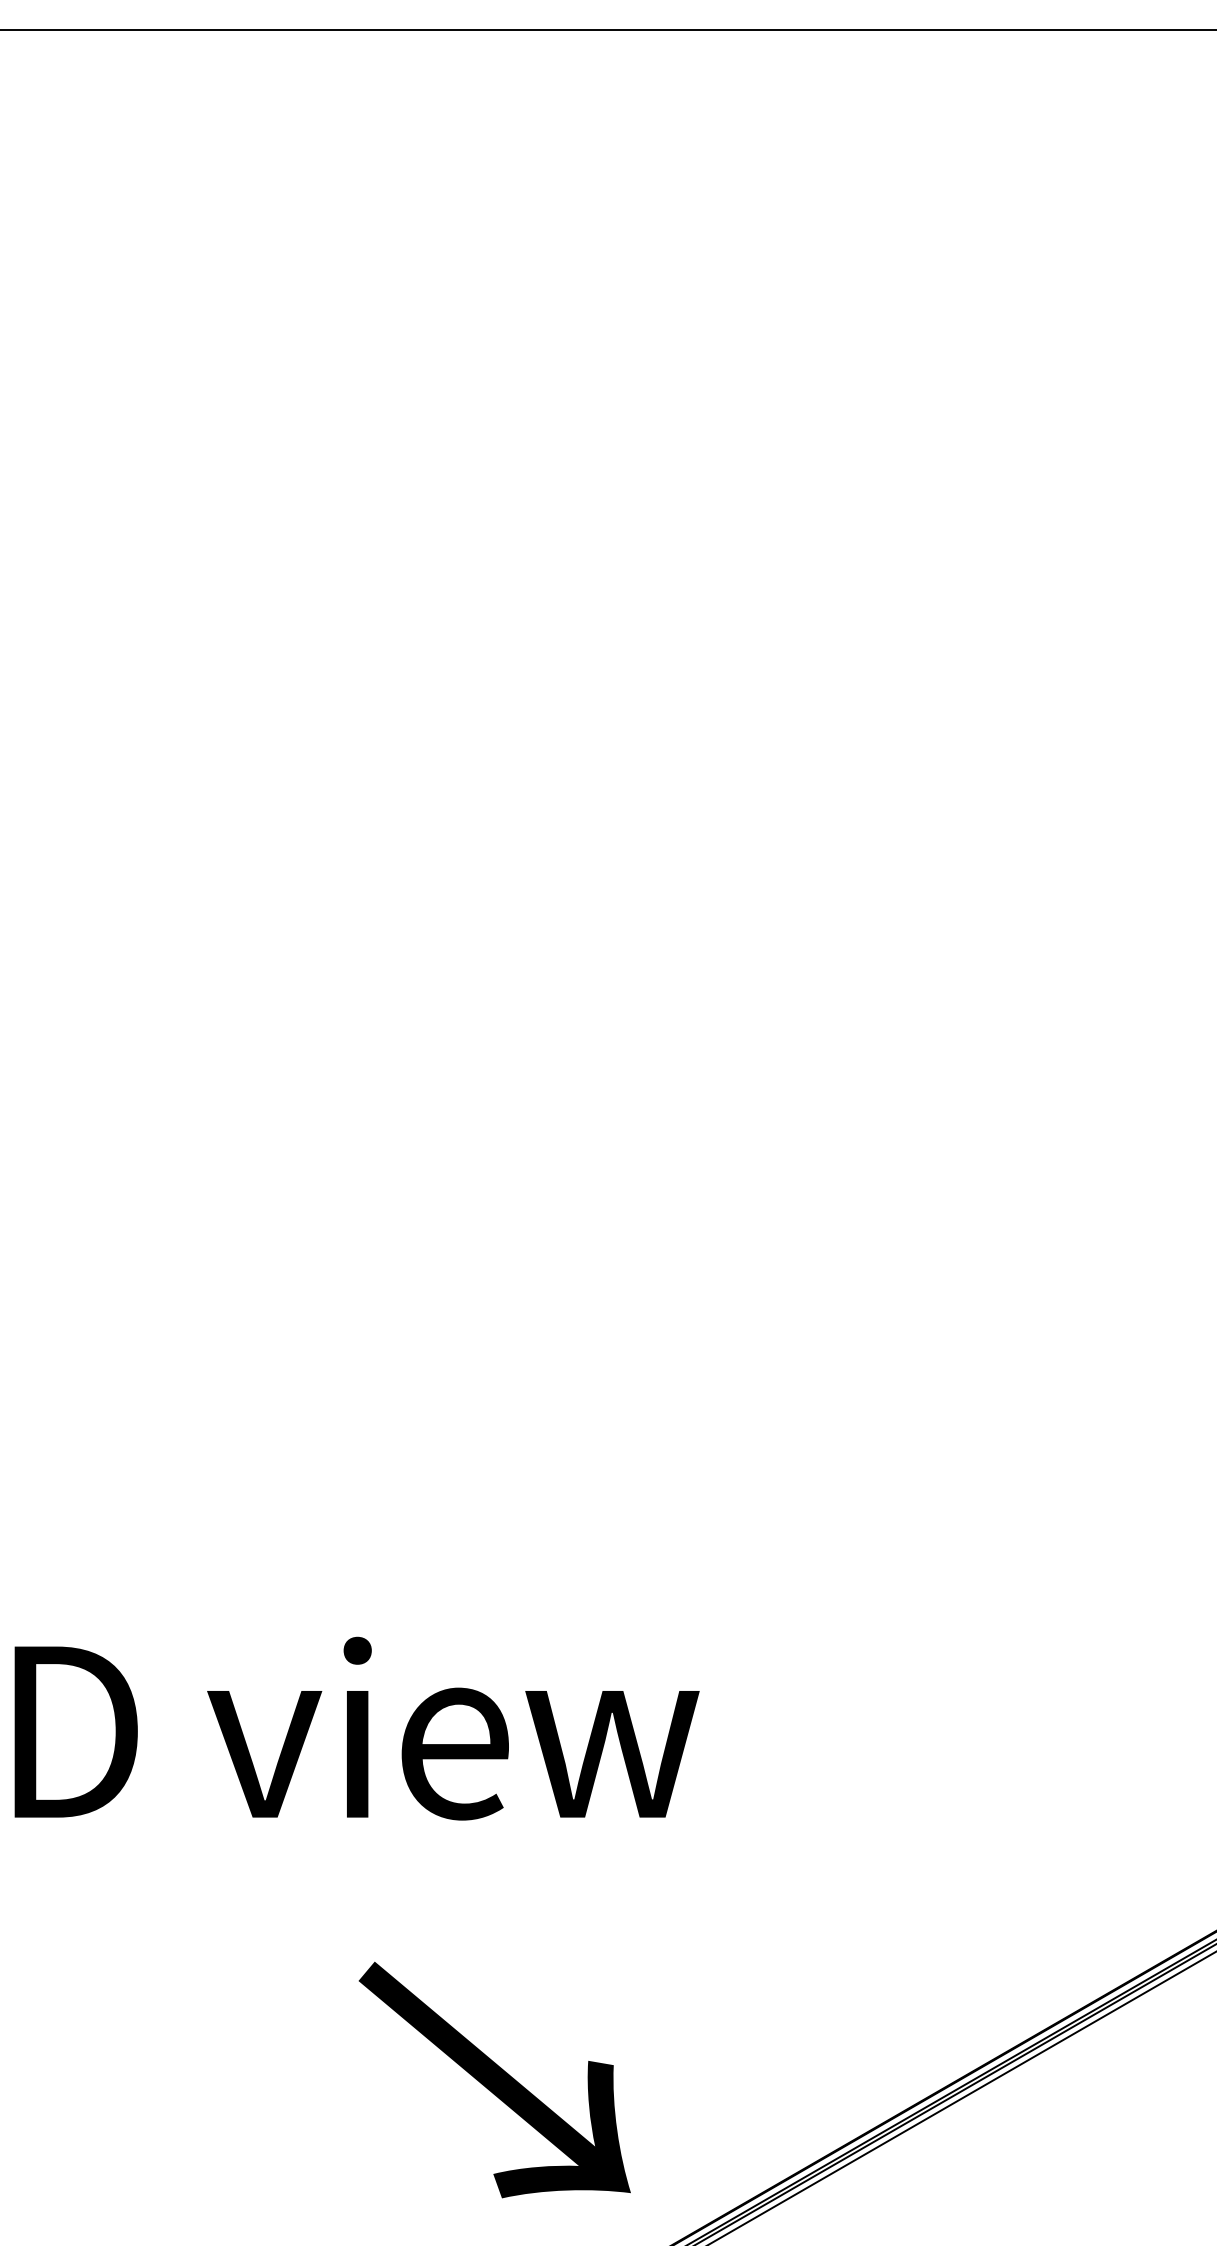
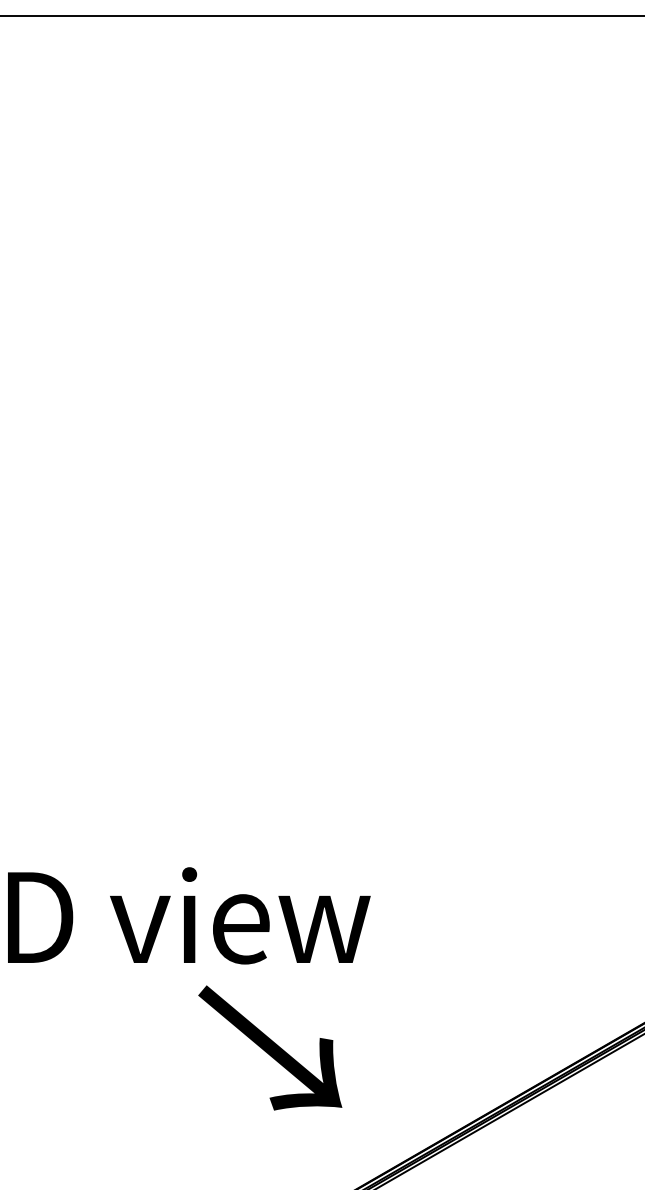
text: (495, 2079) -> (270, 1047), moved

